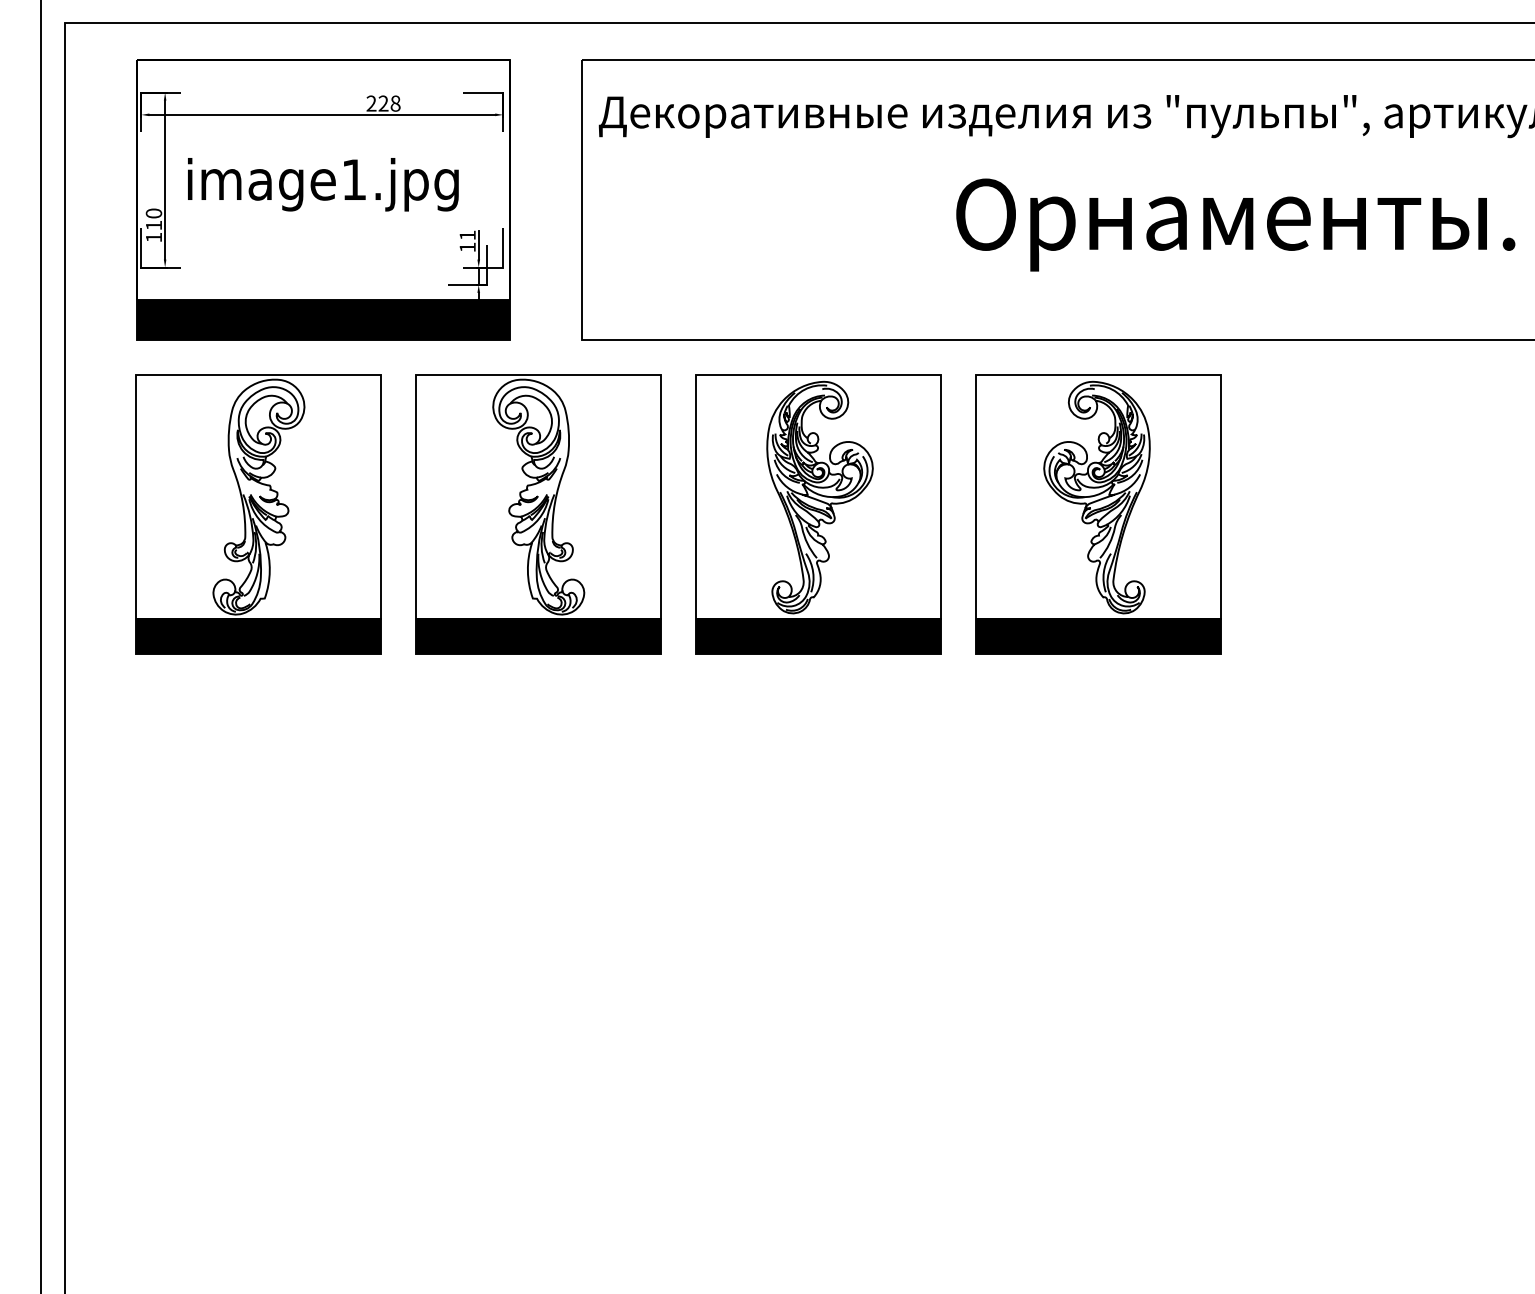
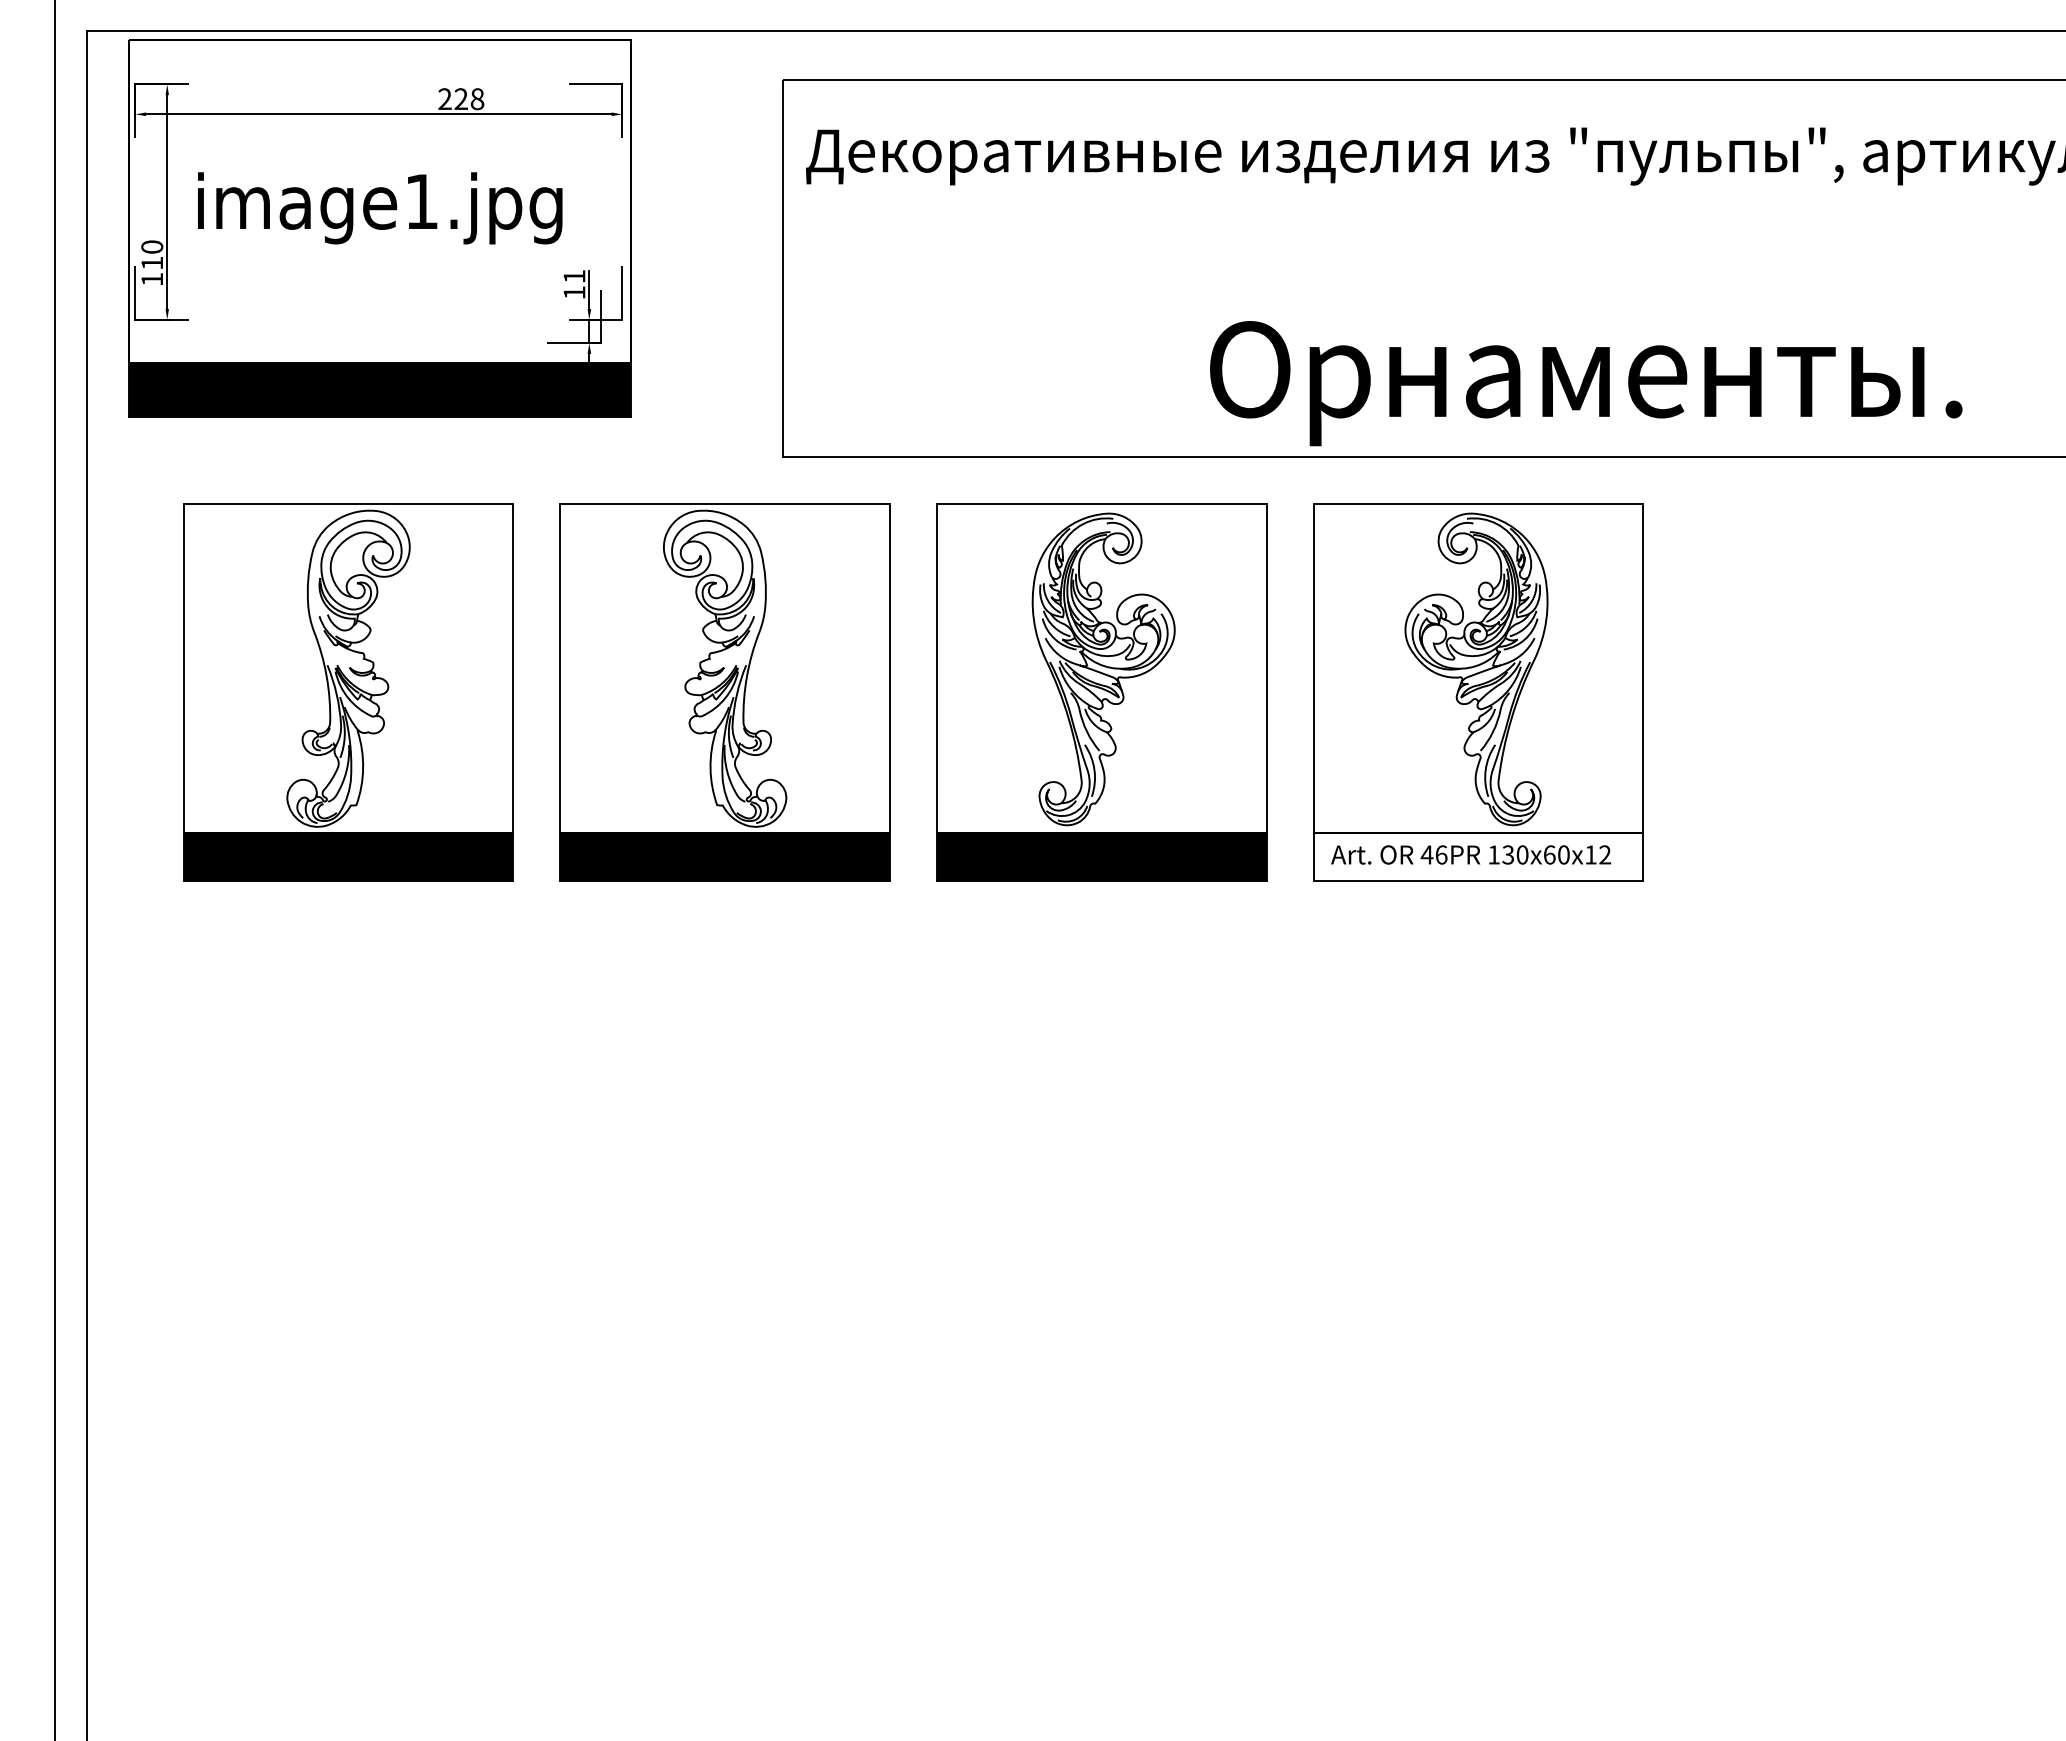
part: (322, 199) -> (379, 228), moved
text: (1235, 224) -> (1586, 383), moved
fill: (1098, 636) -> (1478, 856), removed

